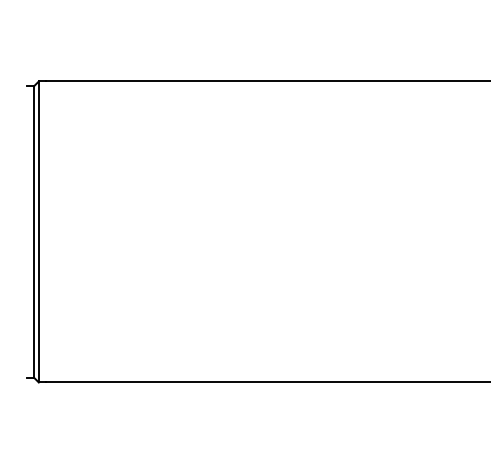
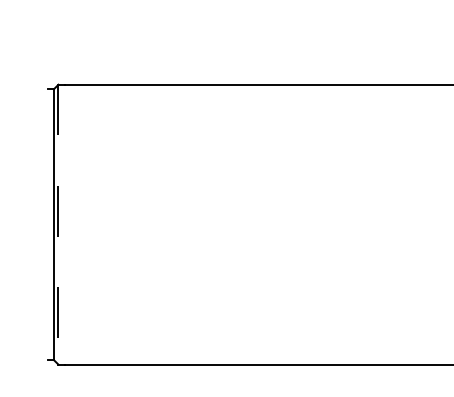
line: (38, 232) -> (58, 225), solid -> dashed

